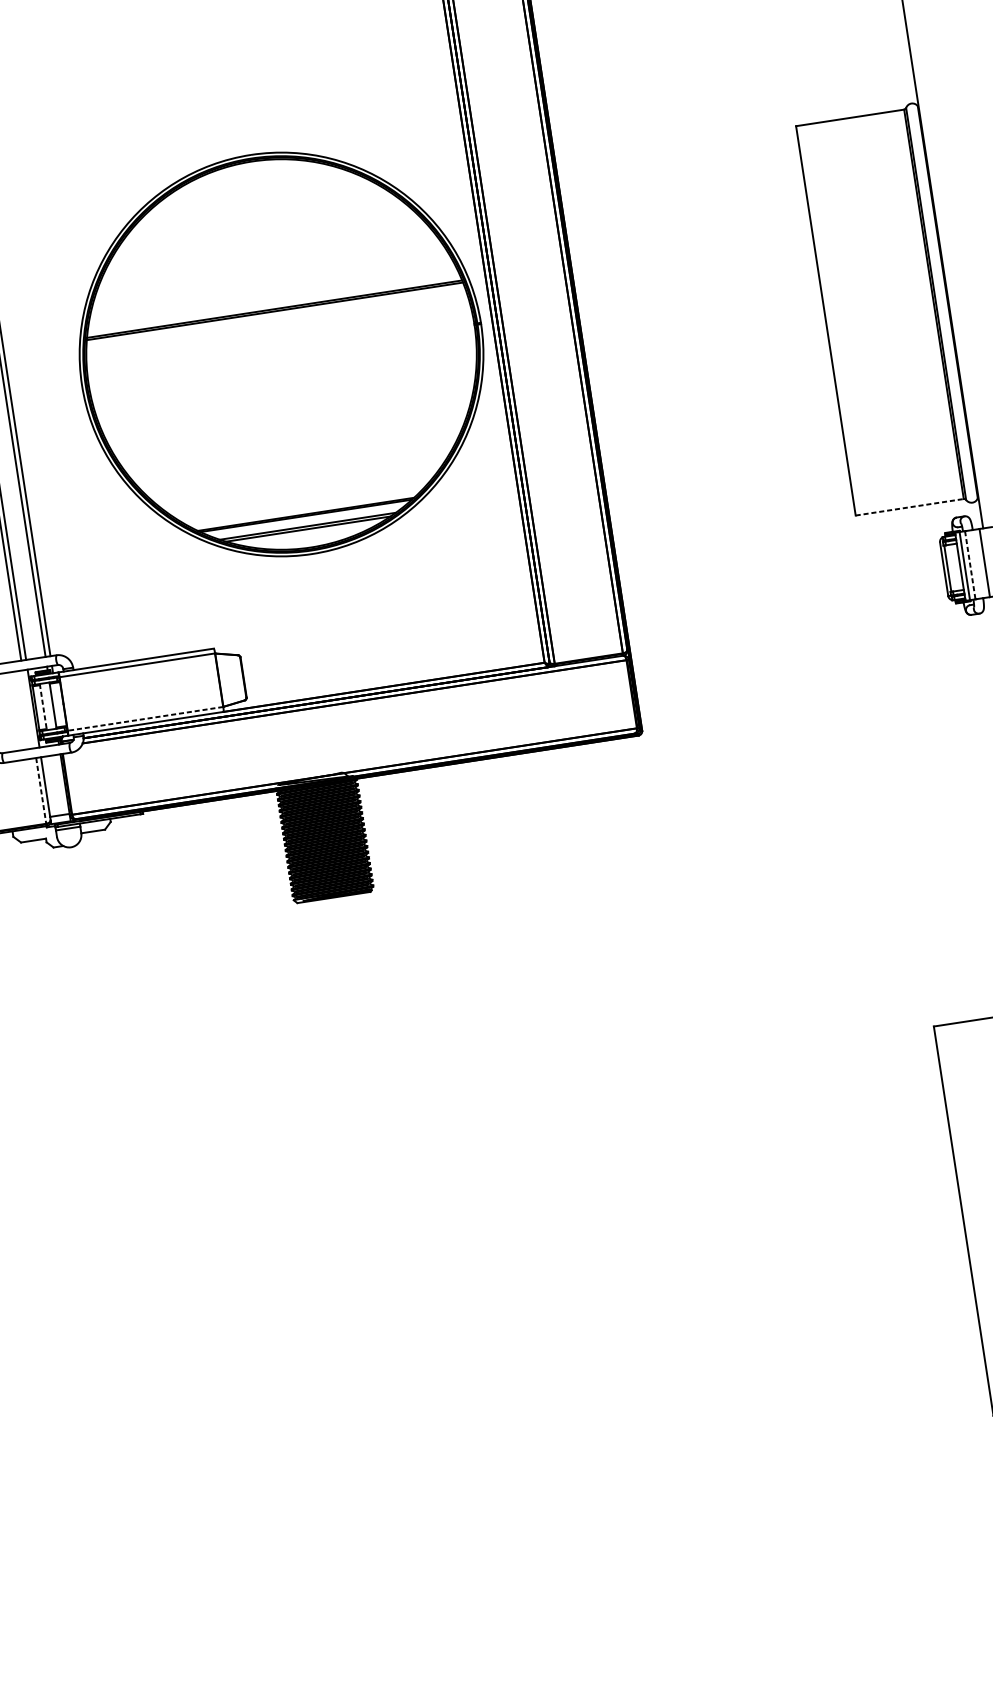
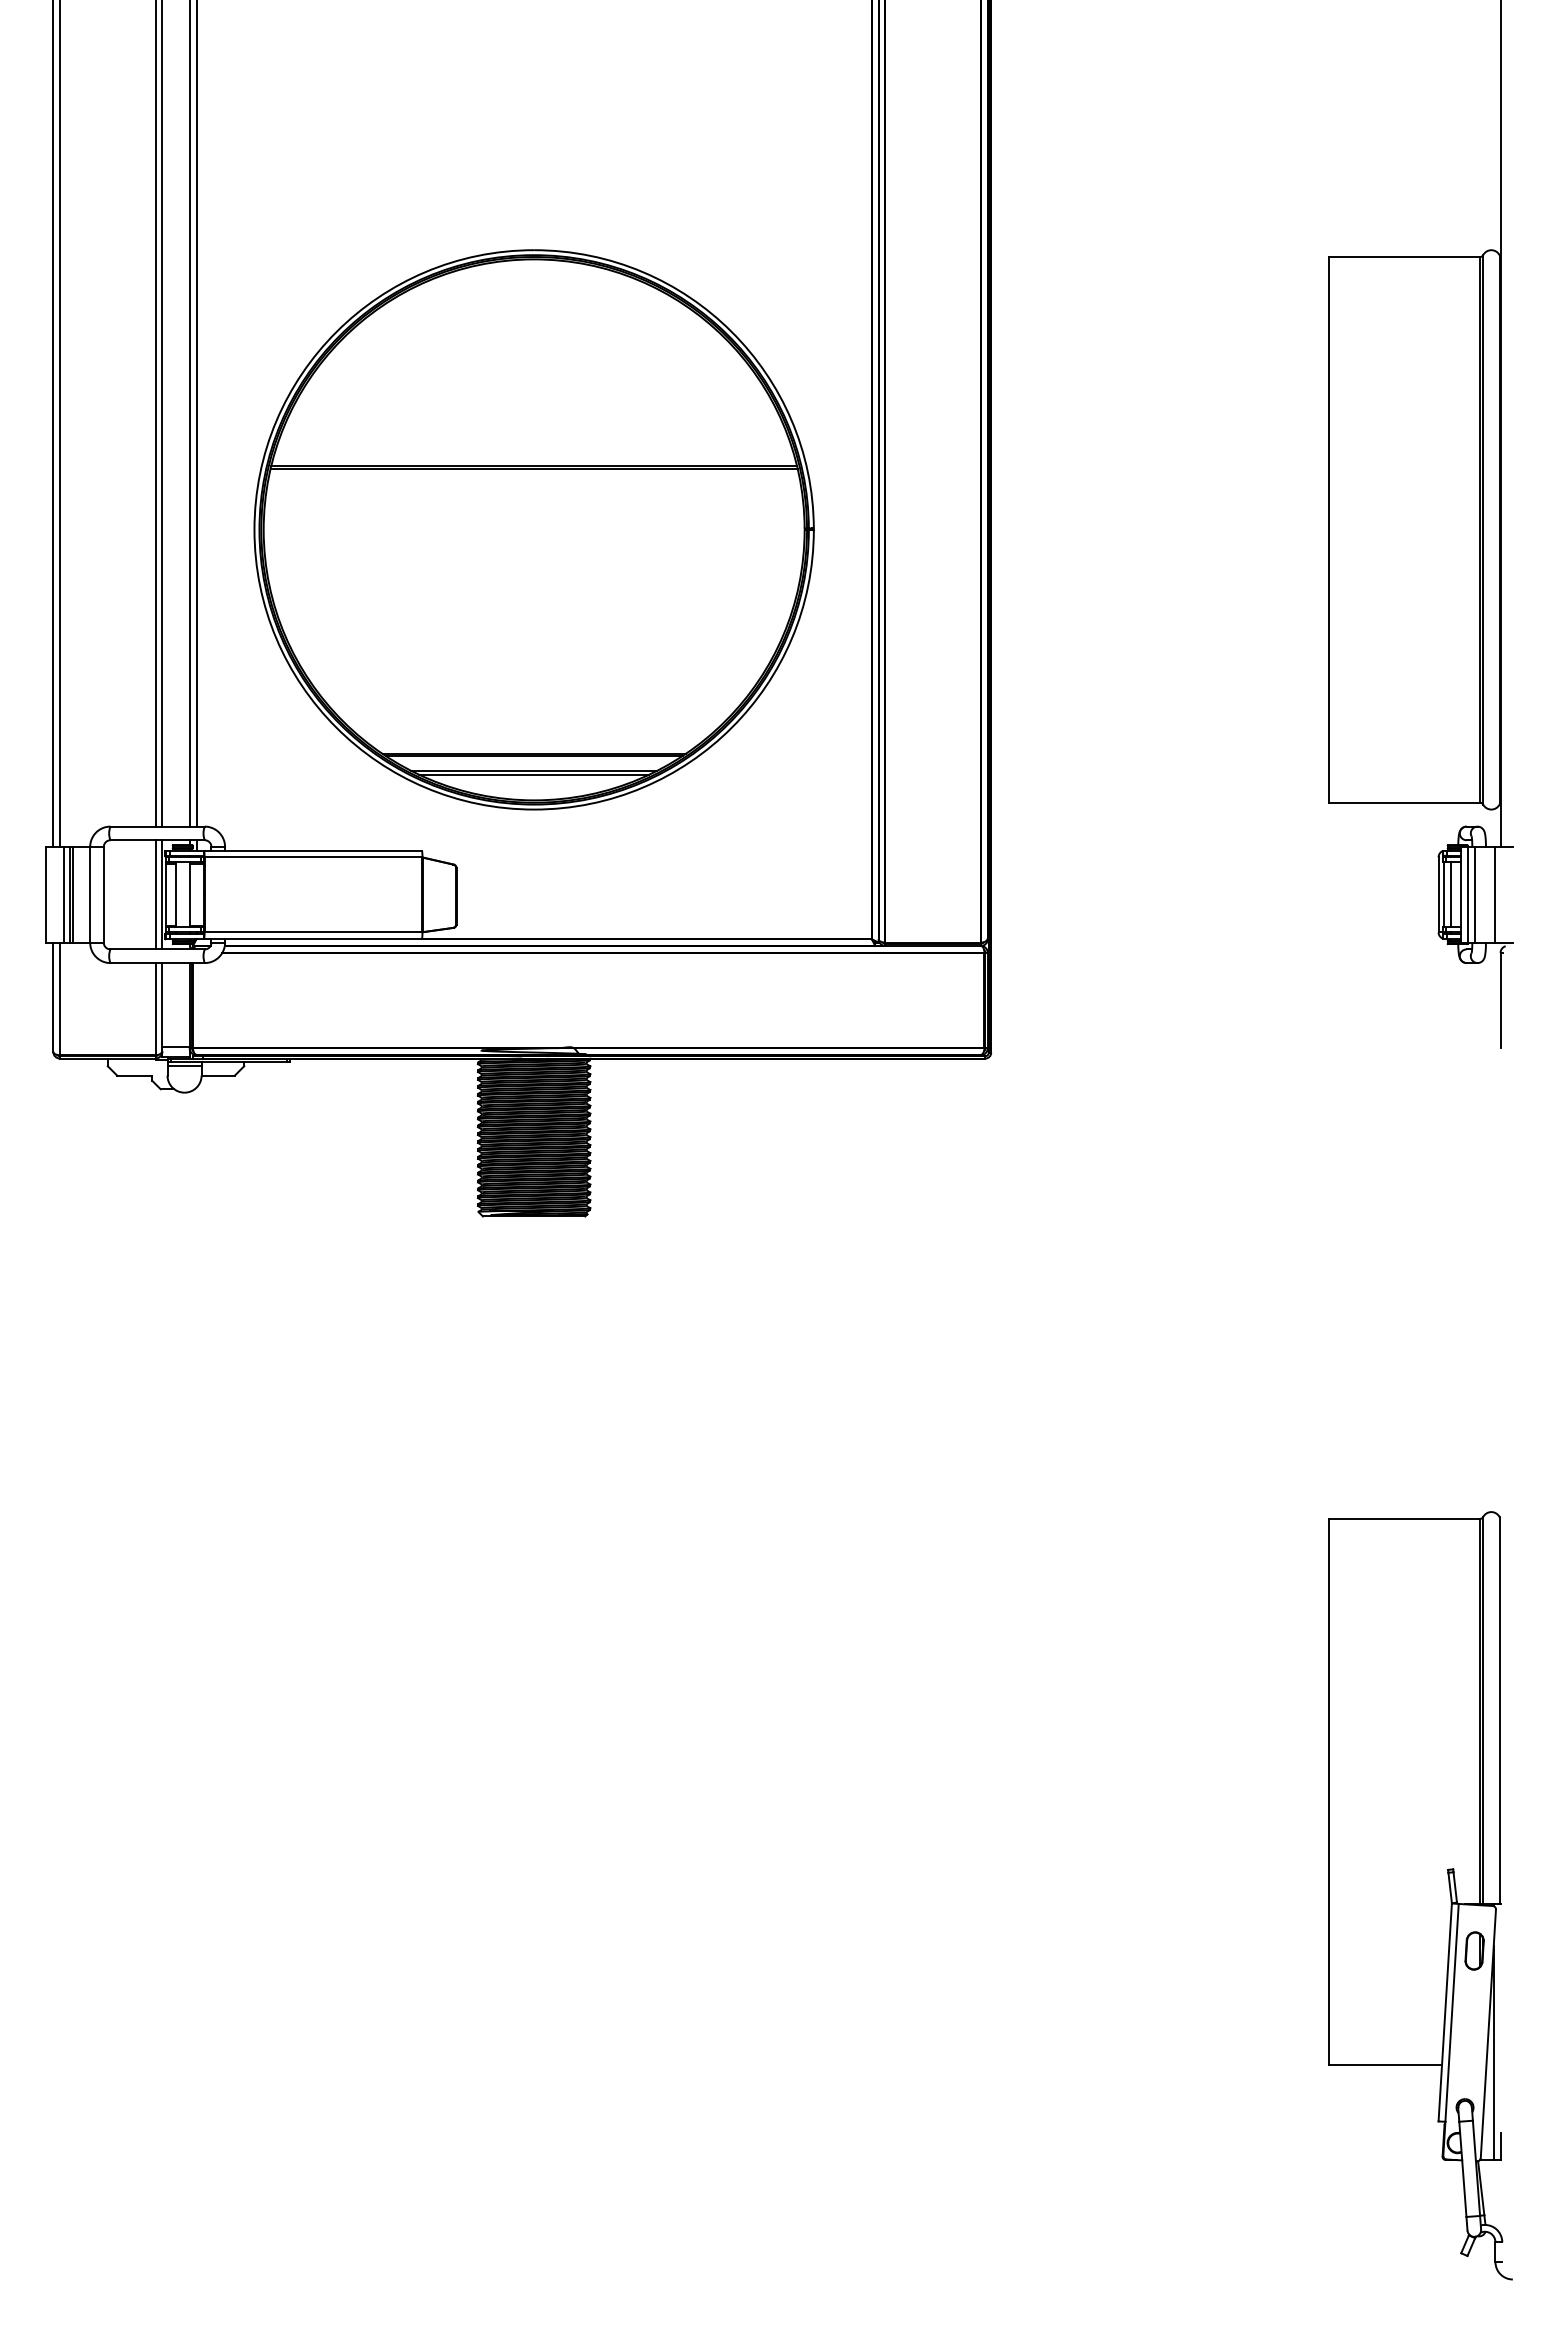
part: (281, 354) -> (533, 529), moved
line: (909, 507) -> (1404, 802), dashed -> solid
line: (970, 564) -> (1475, 894), dashed -> solid
line: (952, 567) -> (1450, 894), added
line: (43, 707) -> (176, 895), dashed -> solid
line: (28, 709) -> (155, 894), added
line: (145, 718) -> (313, 932), dashed -> solid
line: (41, 791) -> (155, 1009), dashed -> solid

